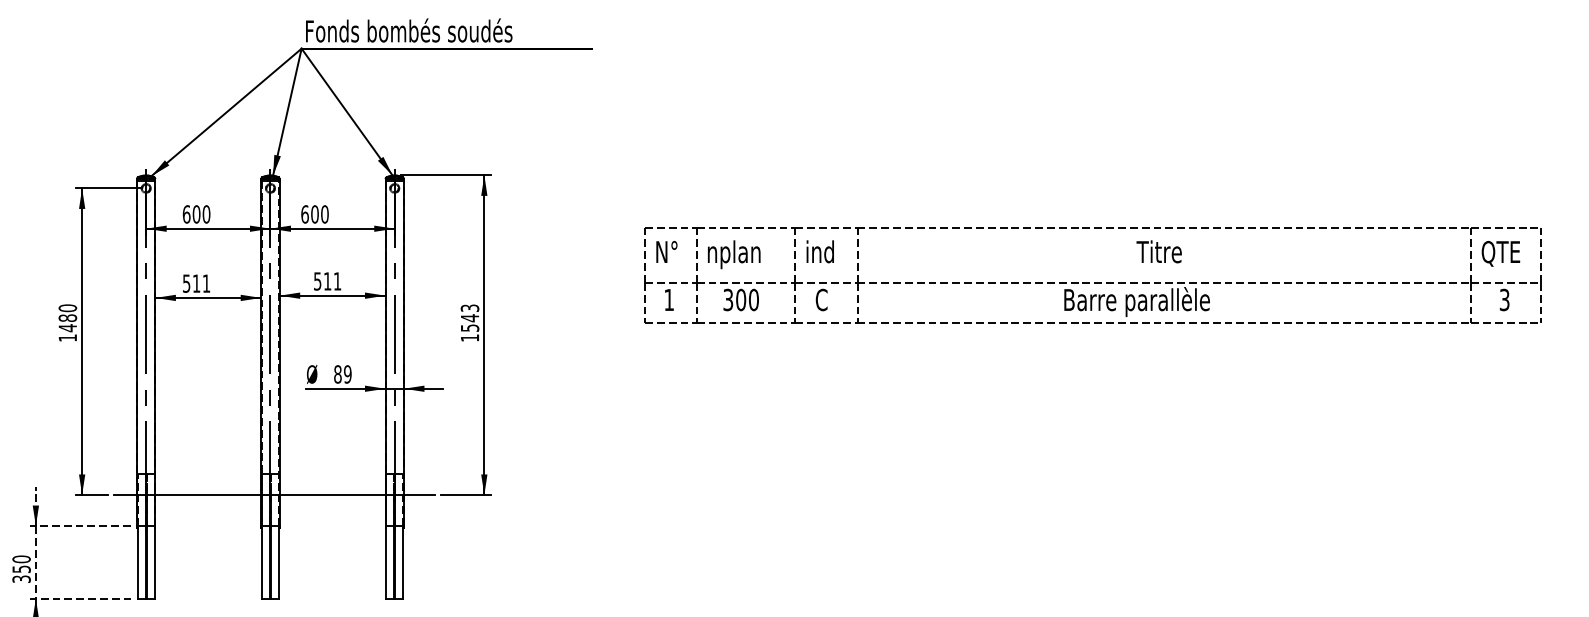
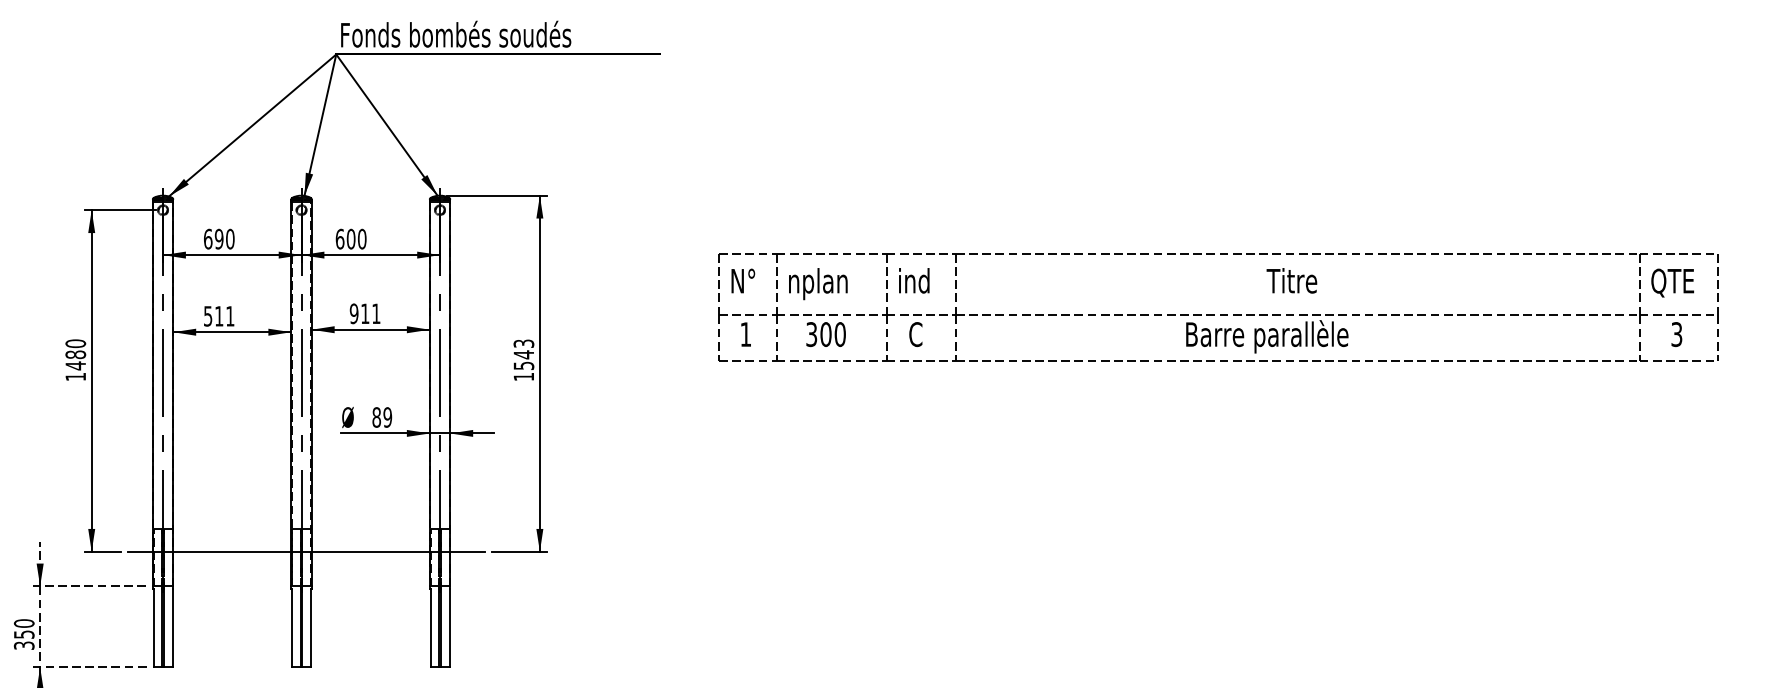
text: (195, 214) -> (218, 239), 600 -> 690
text: (317, 281) -> (353, 313), 511 -> 911

